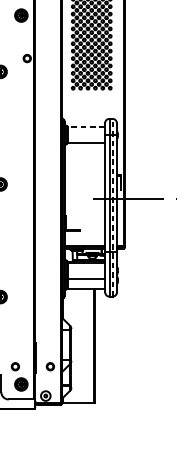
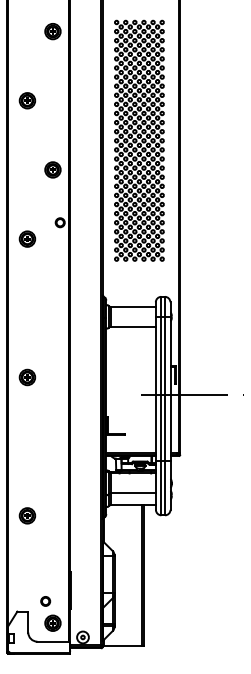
line: (86, 126) -> (133, 306), dashed -> solid
line: (112, 207) -> (165, 405), dashed -> solid
part: (50, 366) -> (88, 601), removed

